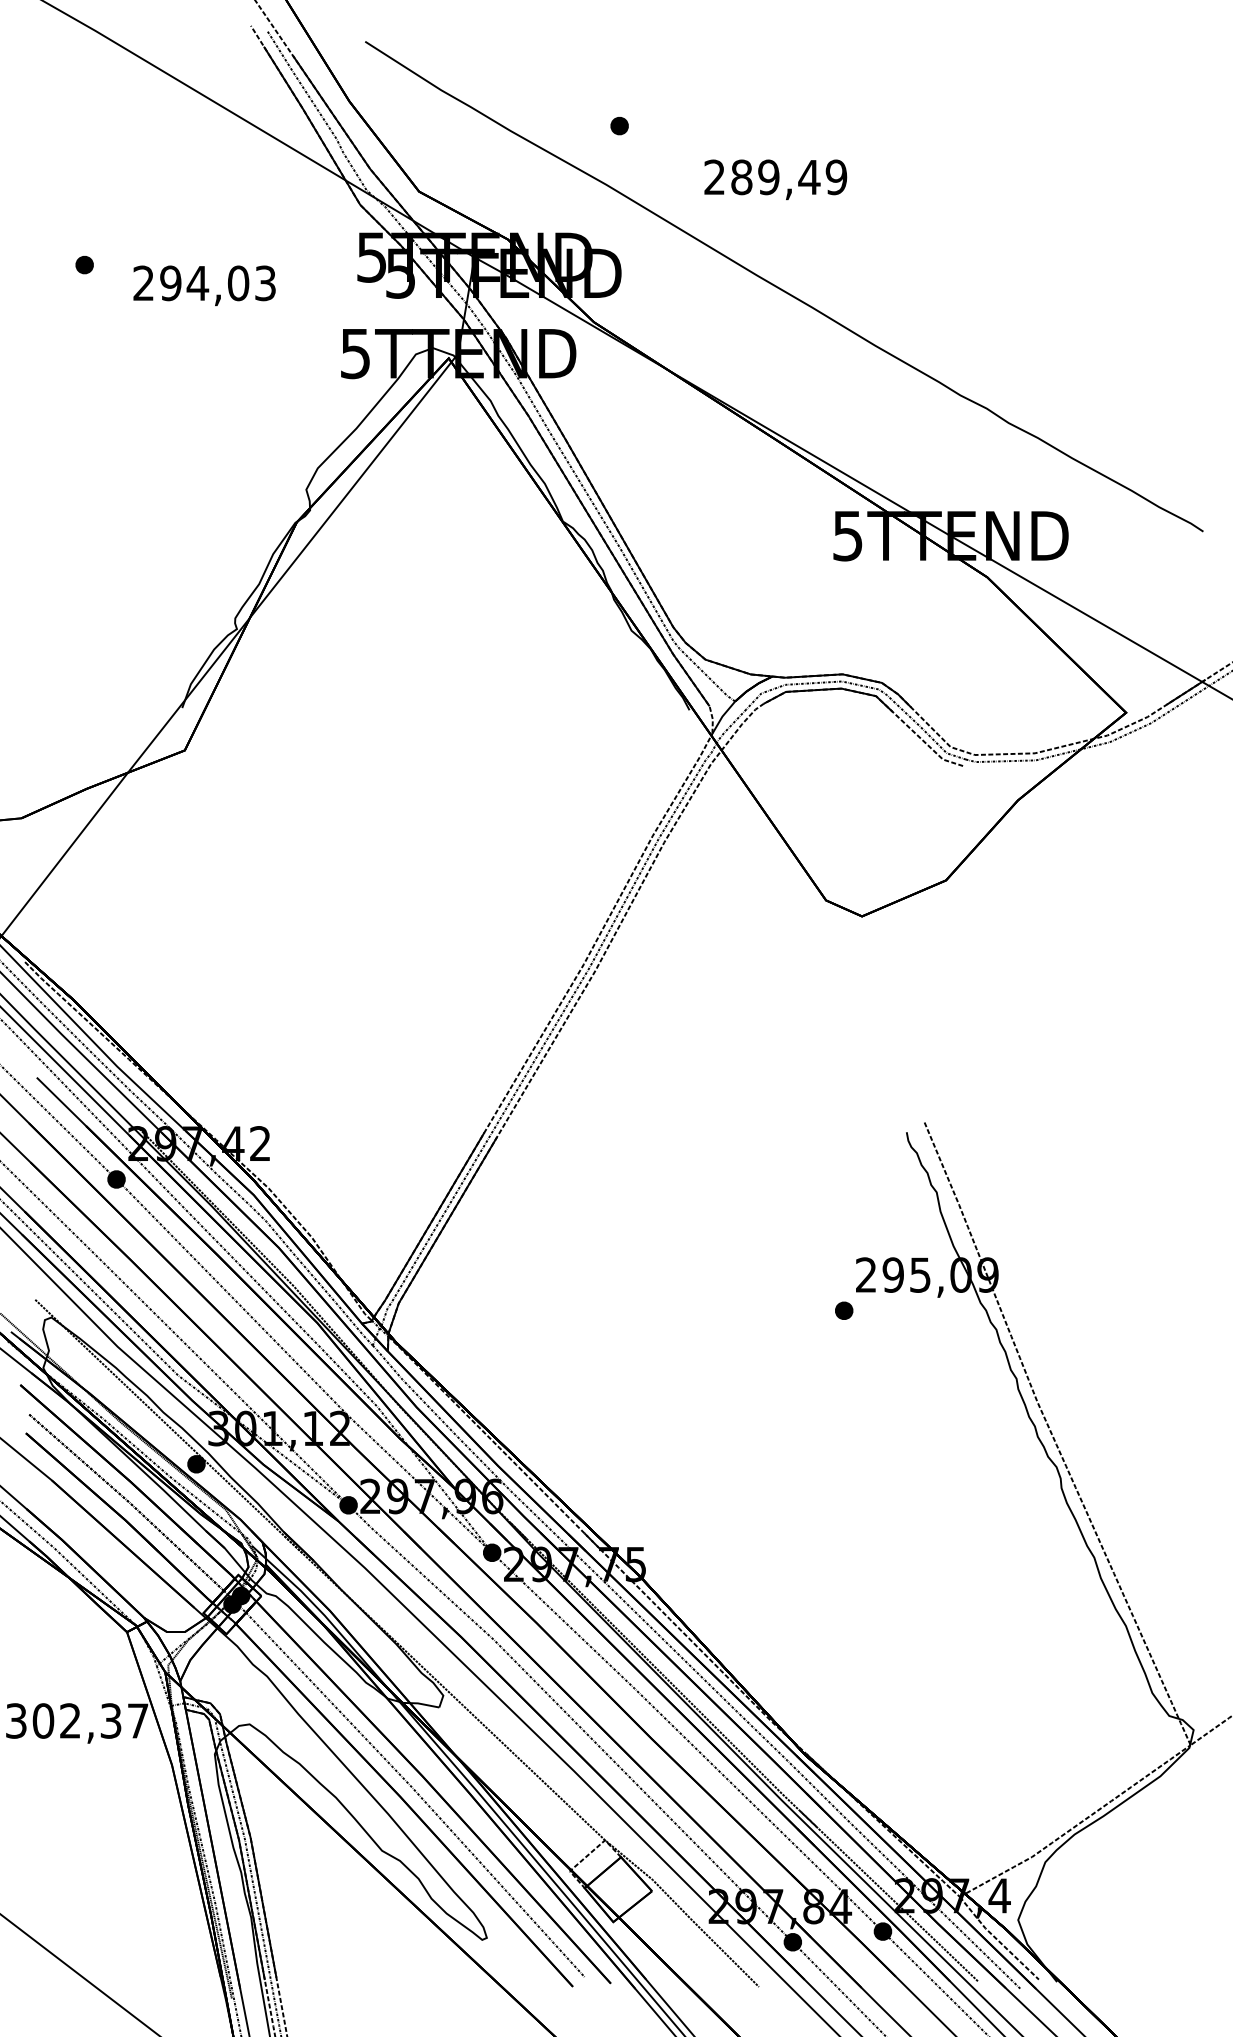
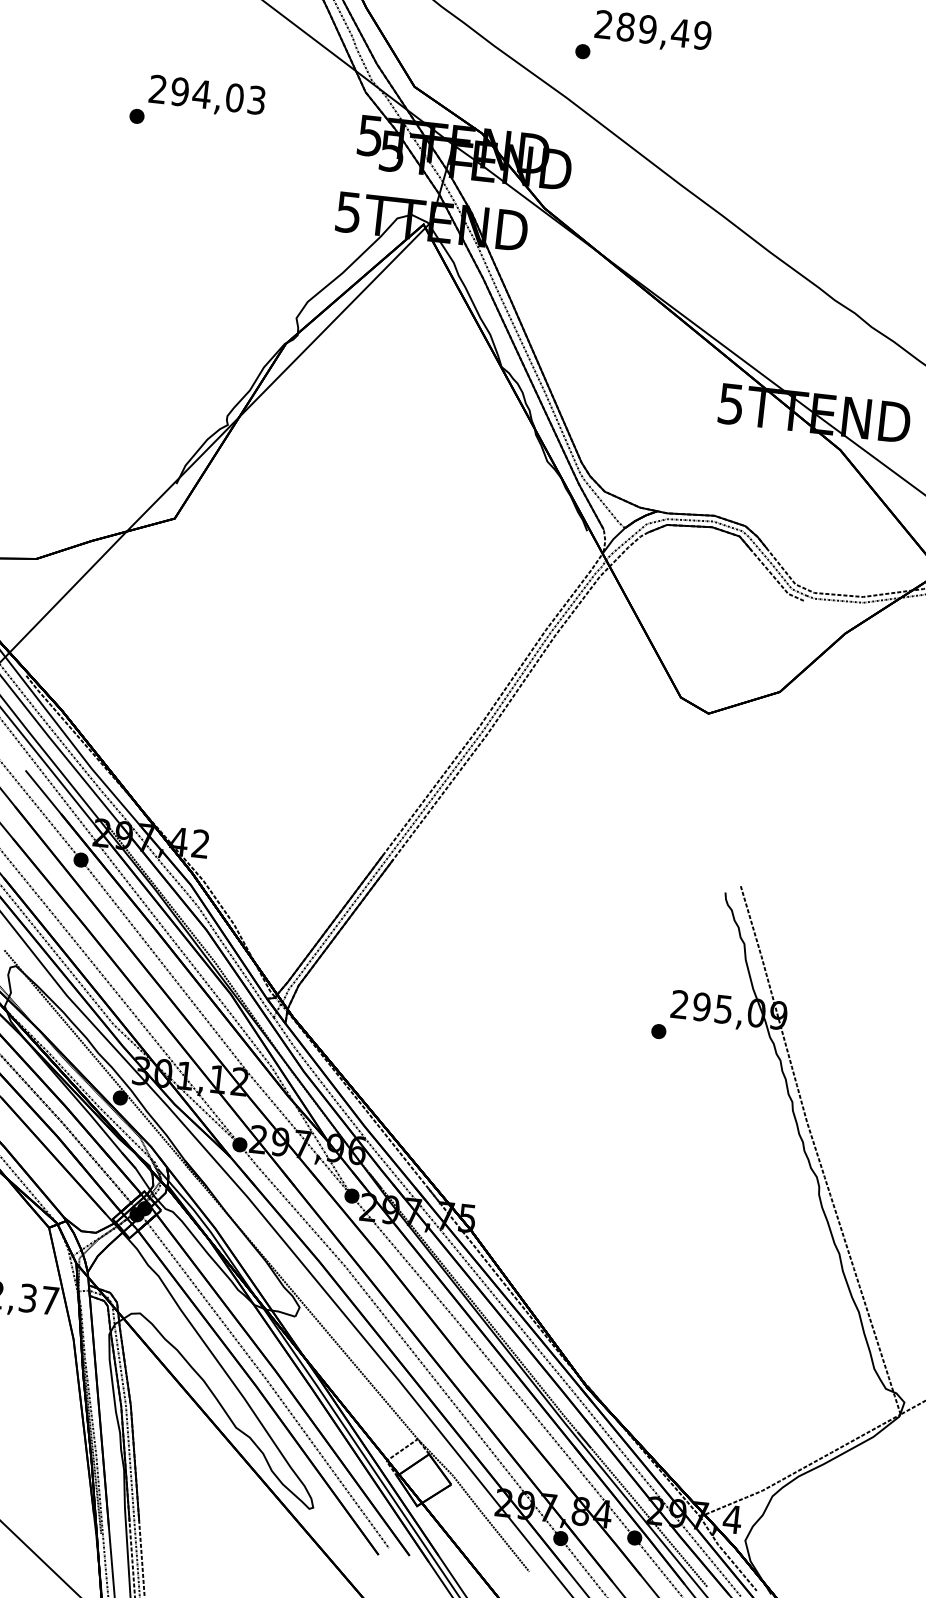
text: (775, 179) -> (653, 31), moved
text: (204, 285) -> (207, 96), moved

